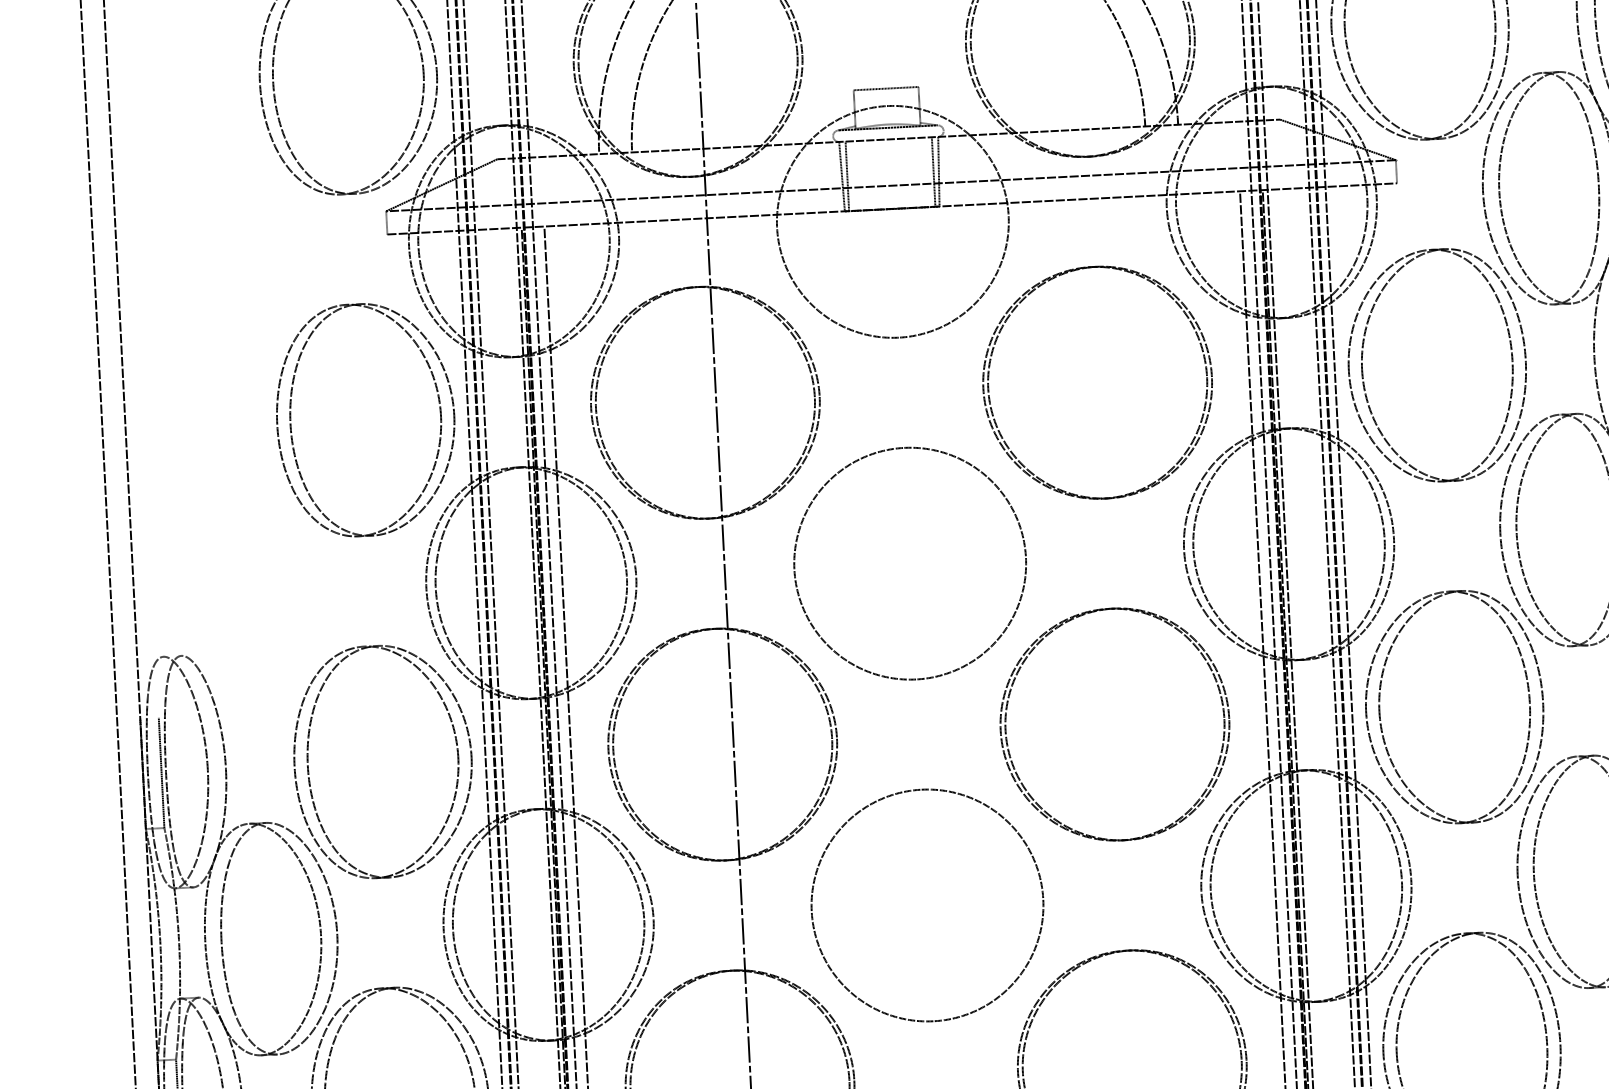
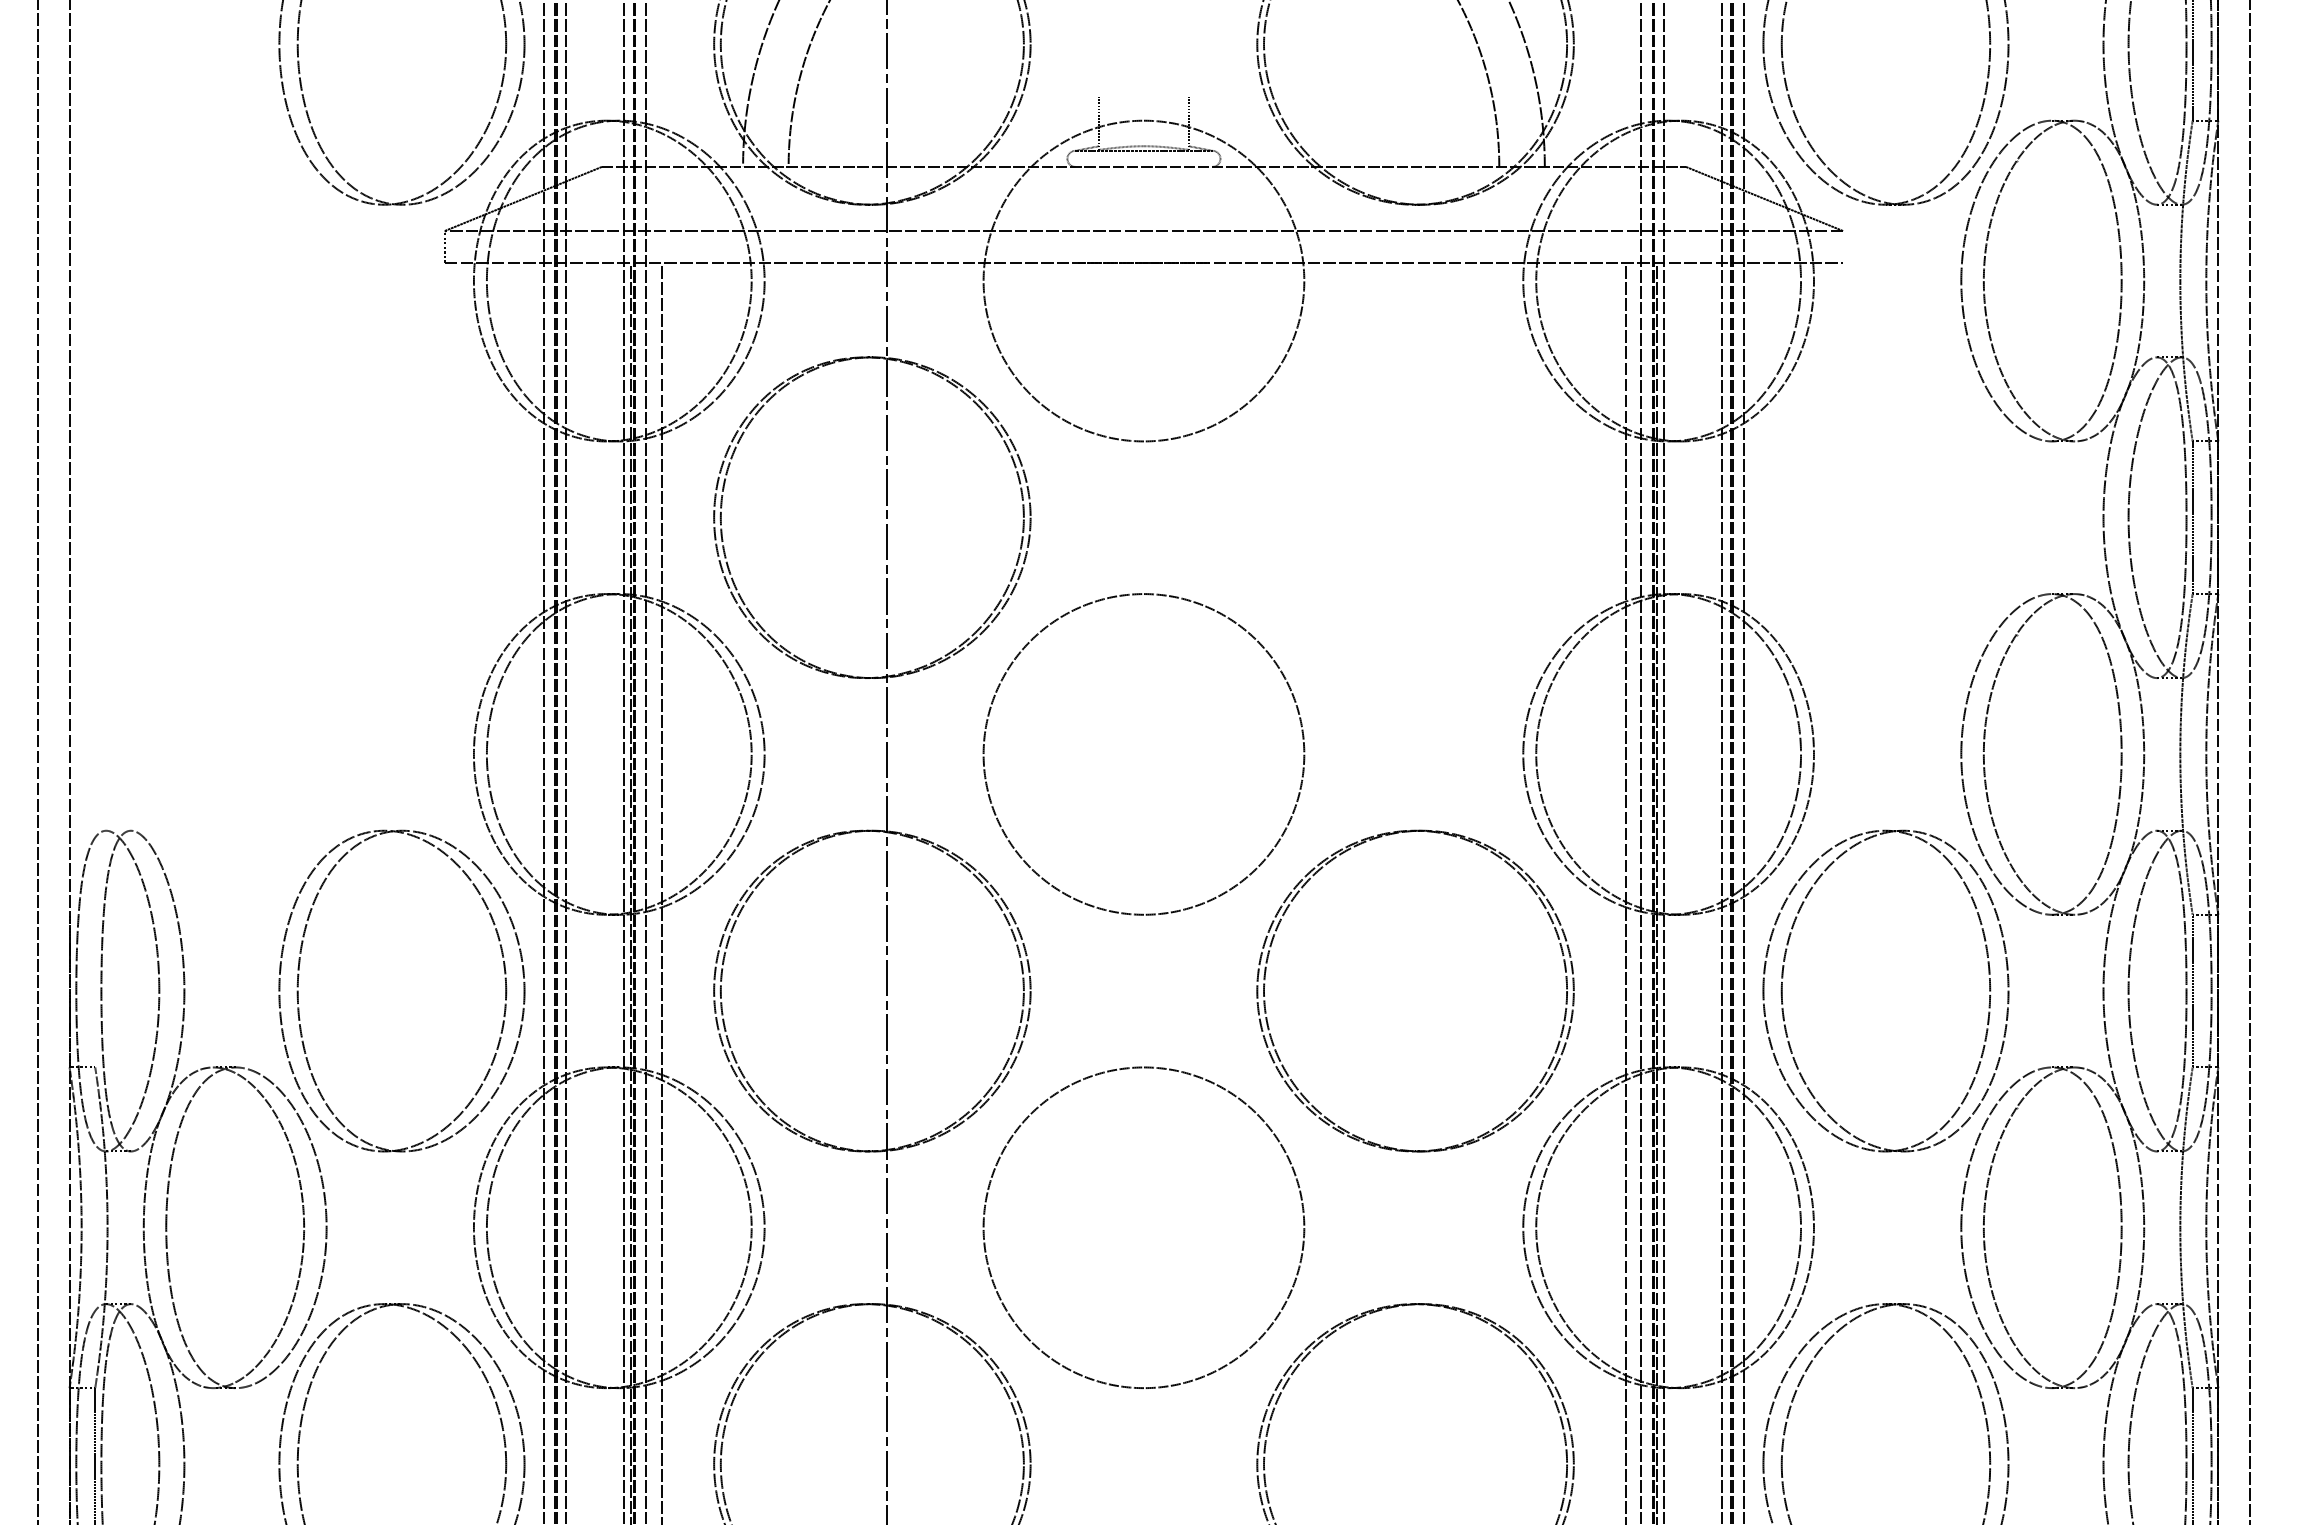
line: (885, 88) -> (1143, 96), removed
line: (933, 171) -> (1203, 214), removed
line: (938, 171) -> (1210, 214), removed
line: (1396, 172) -> (1843, 247), removed
line: (847, 175) -> (1084, 214), removed
line: (841, 176) -> (1076, 214), removed
part: (1362, 359) -> (1783, 504), removed
part: (989, 383) -> (1265, 511), removed
part: (291, 423) -> (298, 517), removed
line: (161, 772) -> (95, 990), removed

